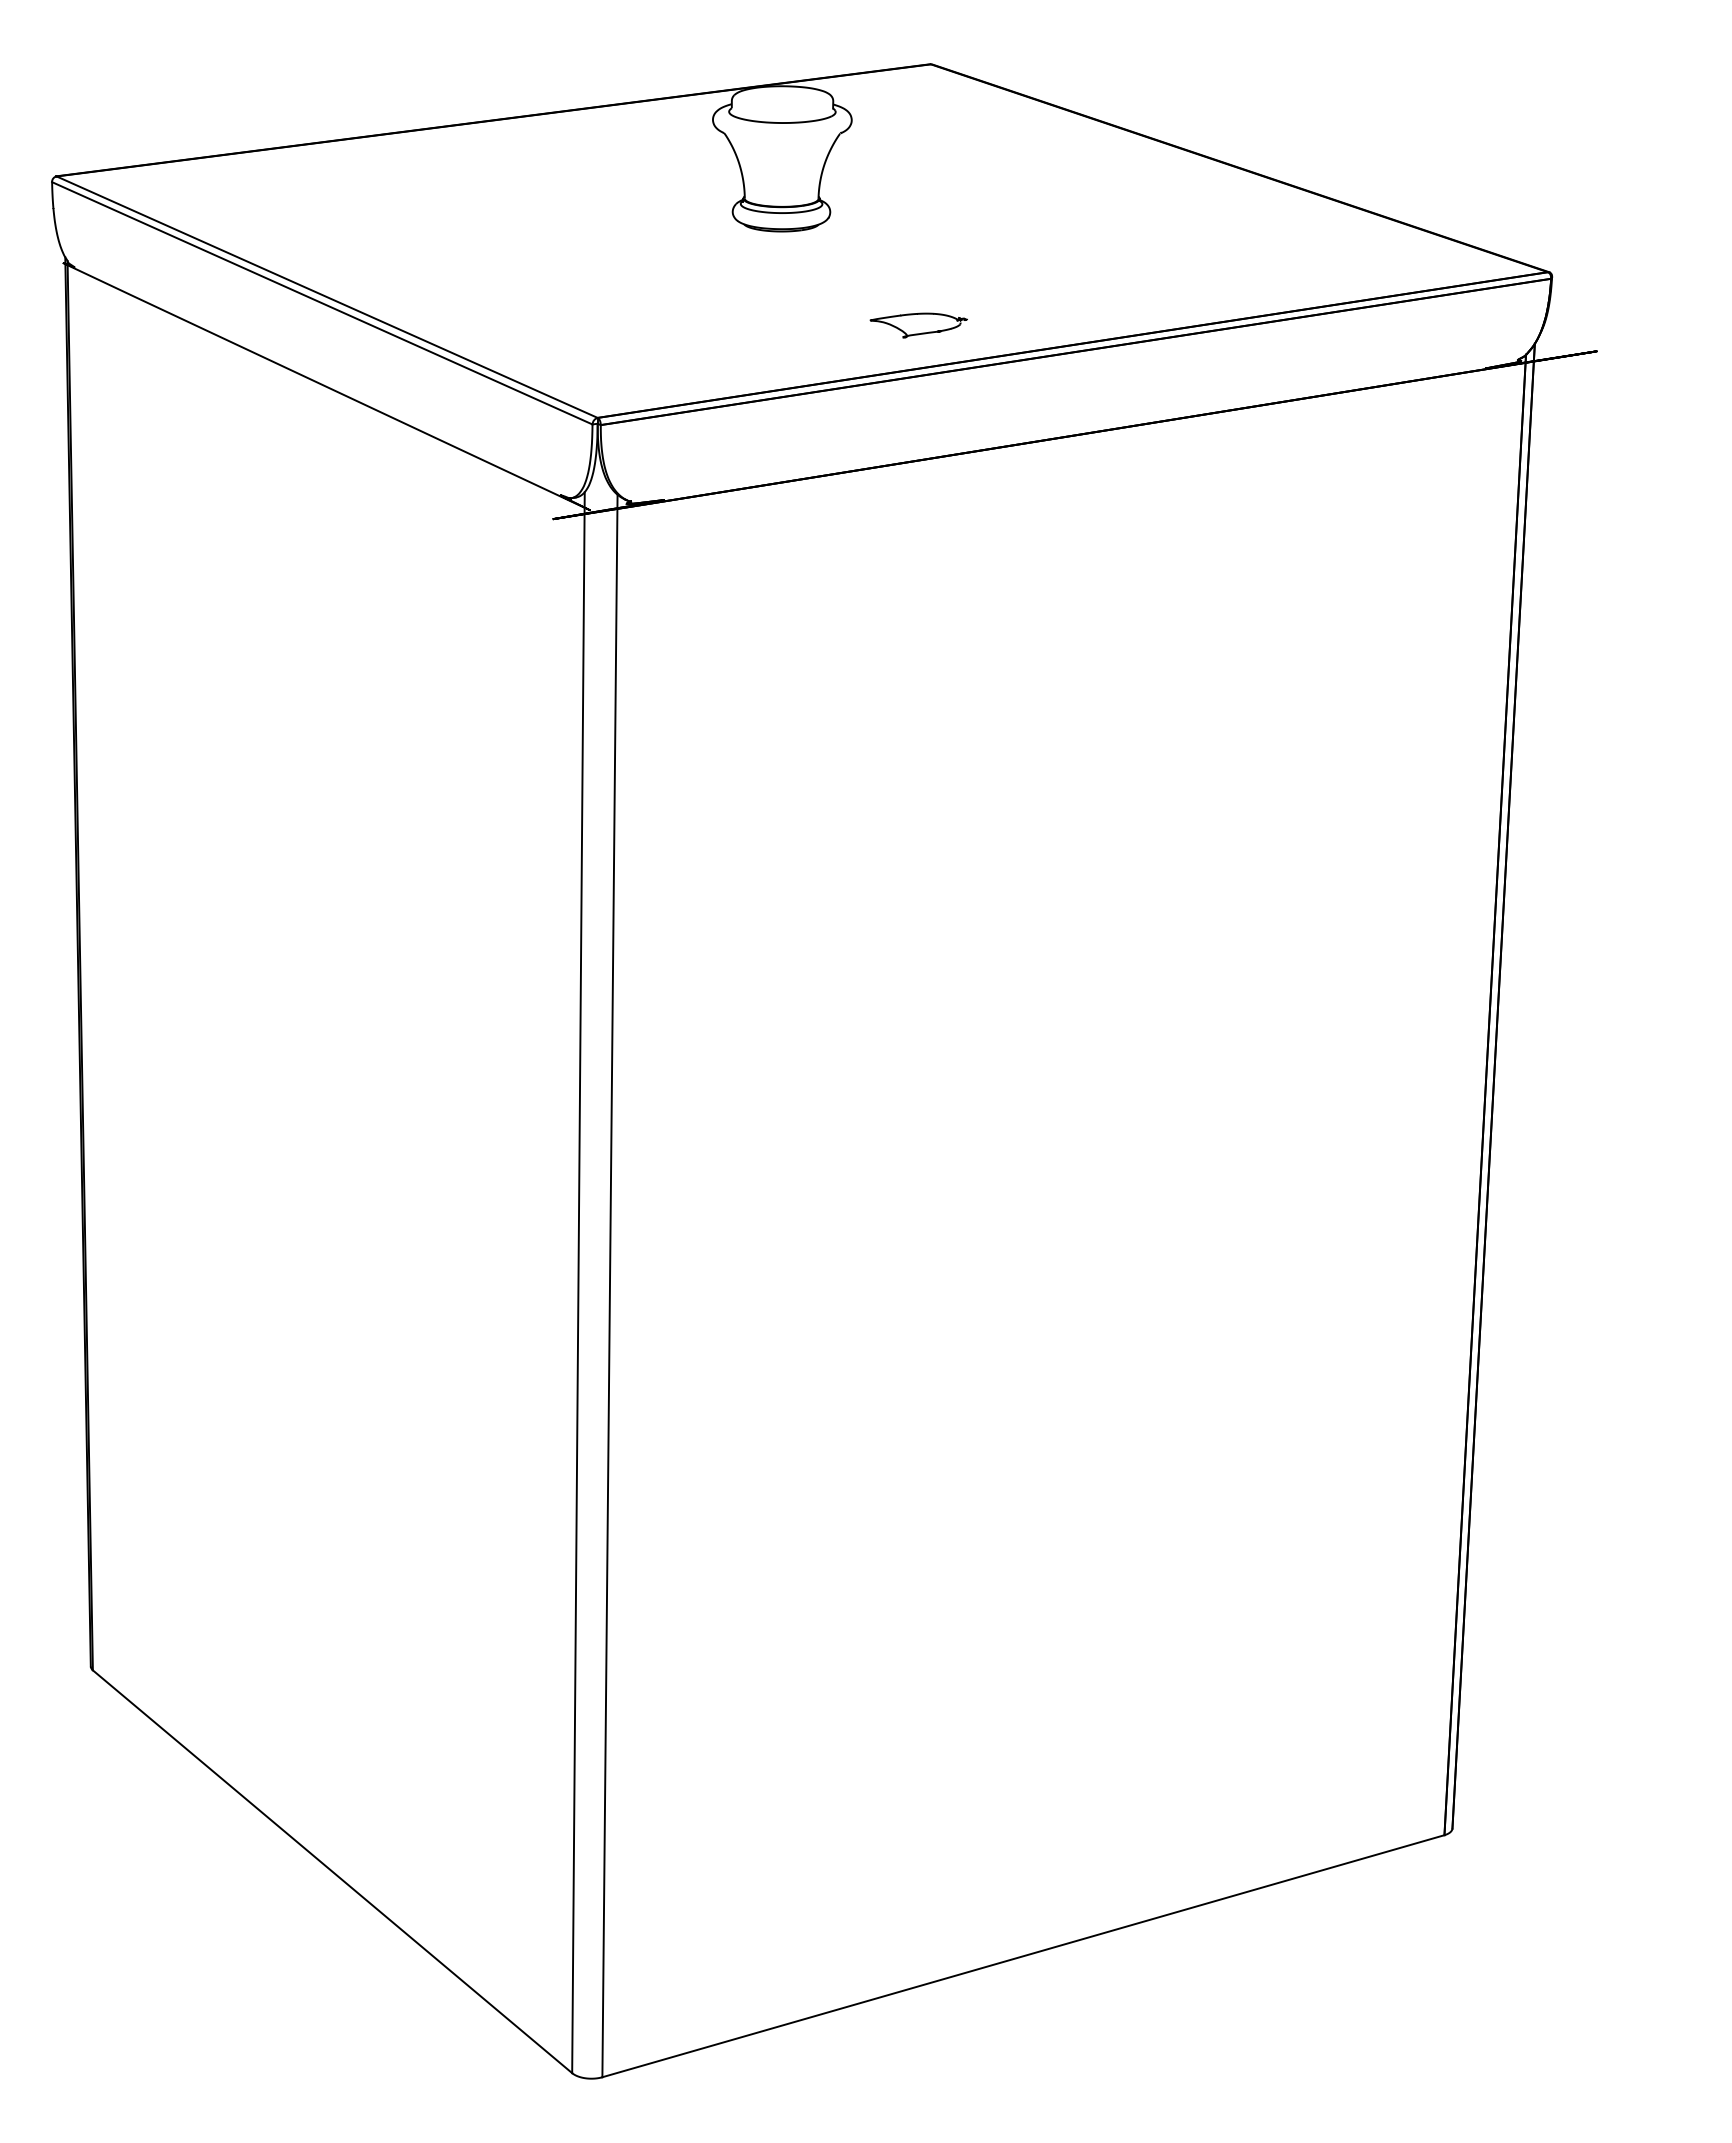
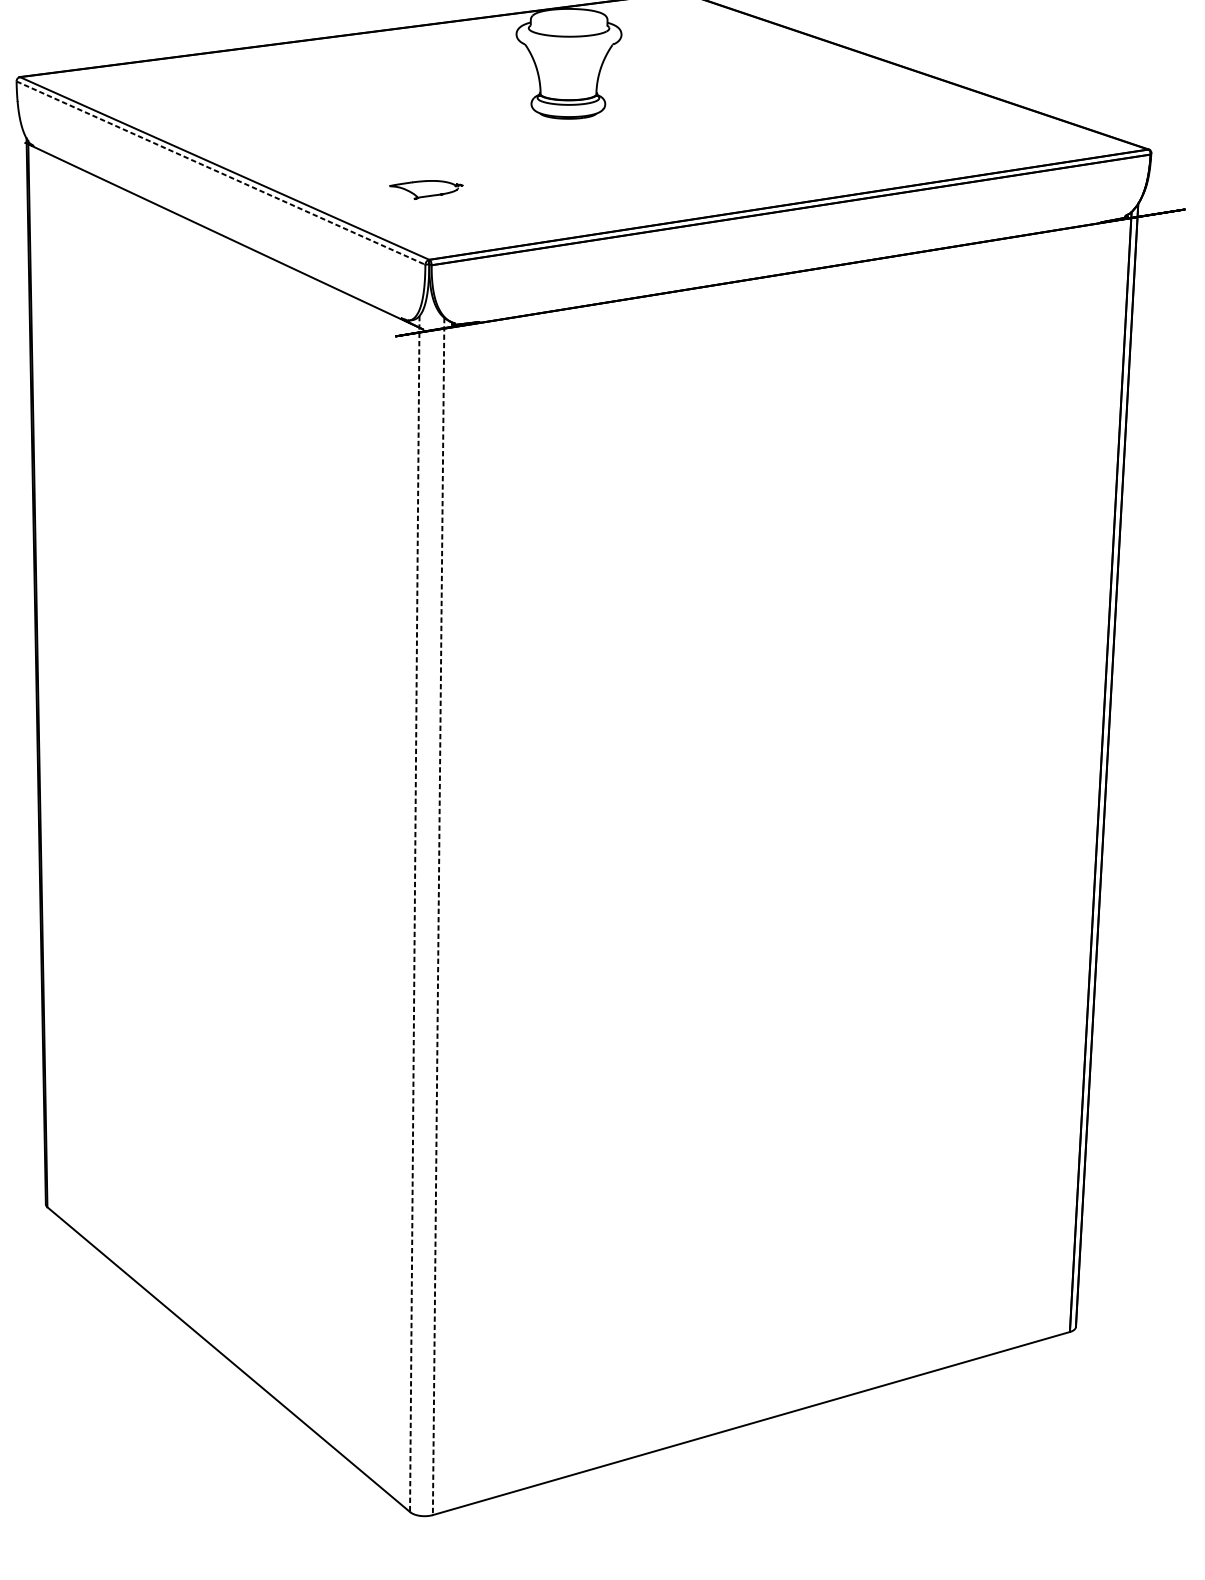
line: (322, 303) -> (221, 173), solid -> dashed
part: (918, 325) -> (426, 189), moved
line: (578, 1283) -> (414, 914), solid -> dashed
line: (609, 1286) -> (438, 916), solid -> dashed

